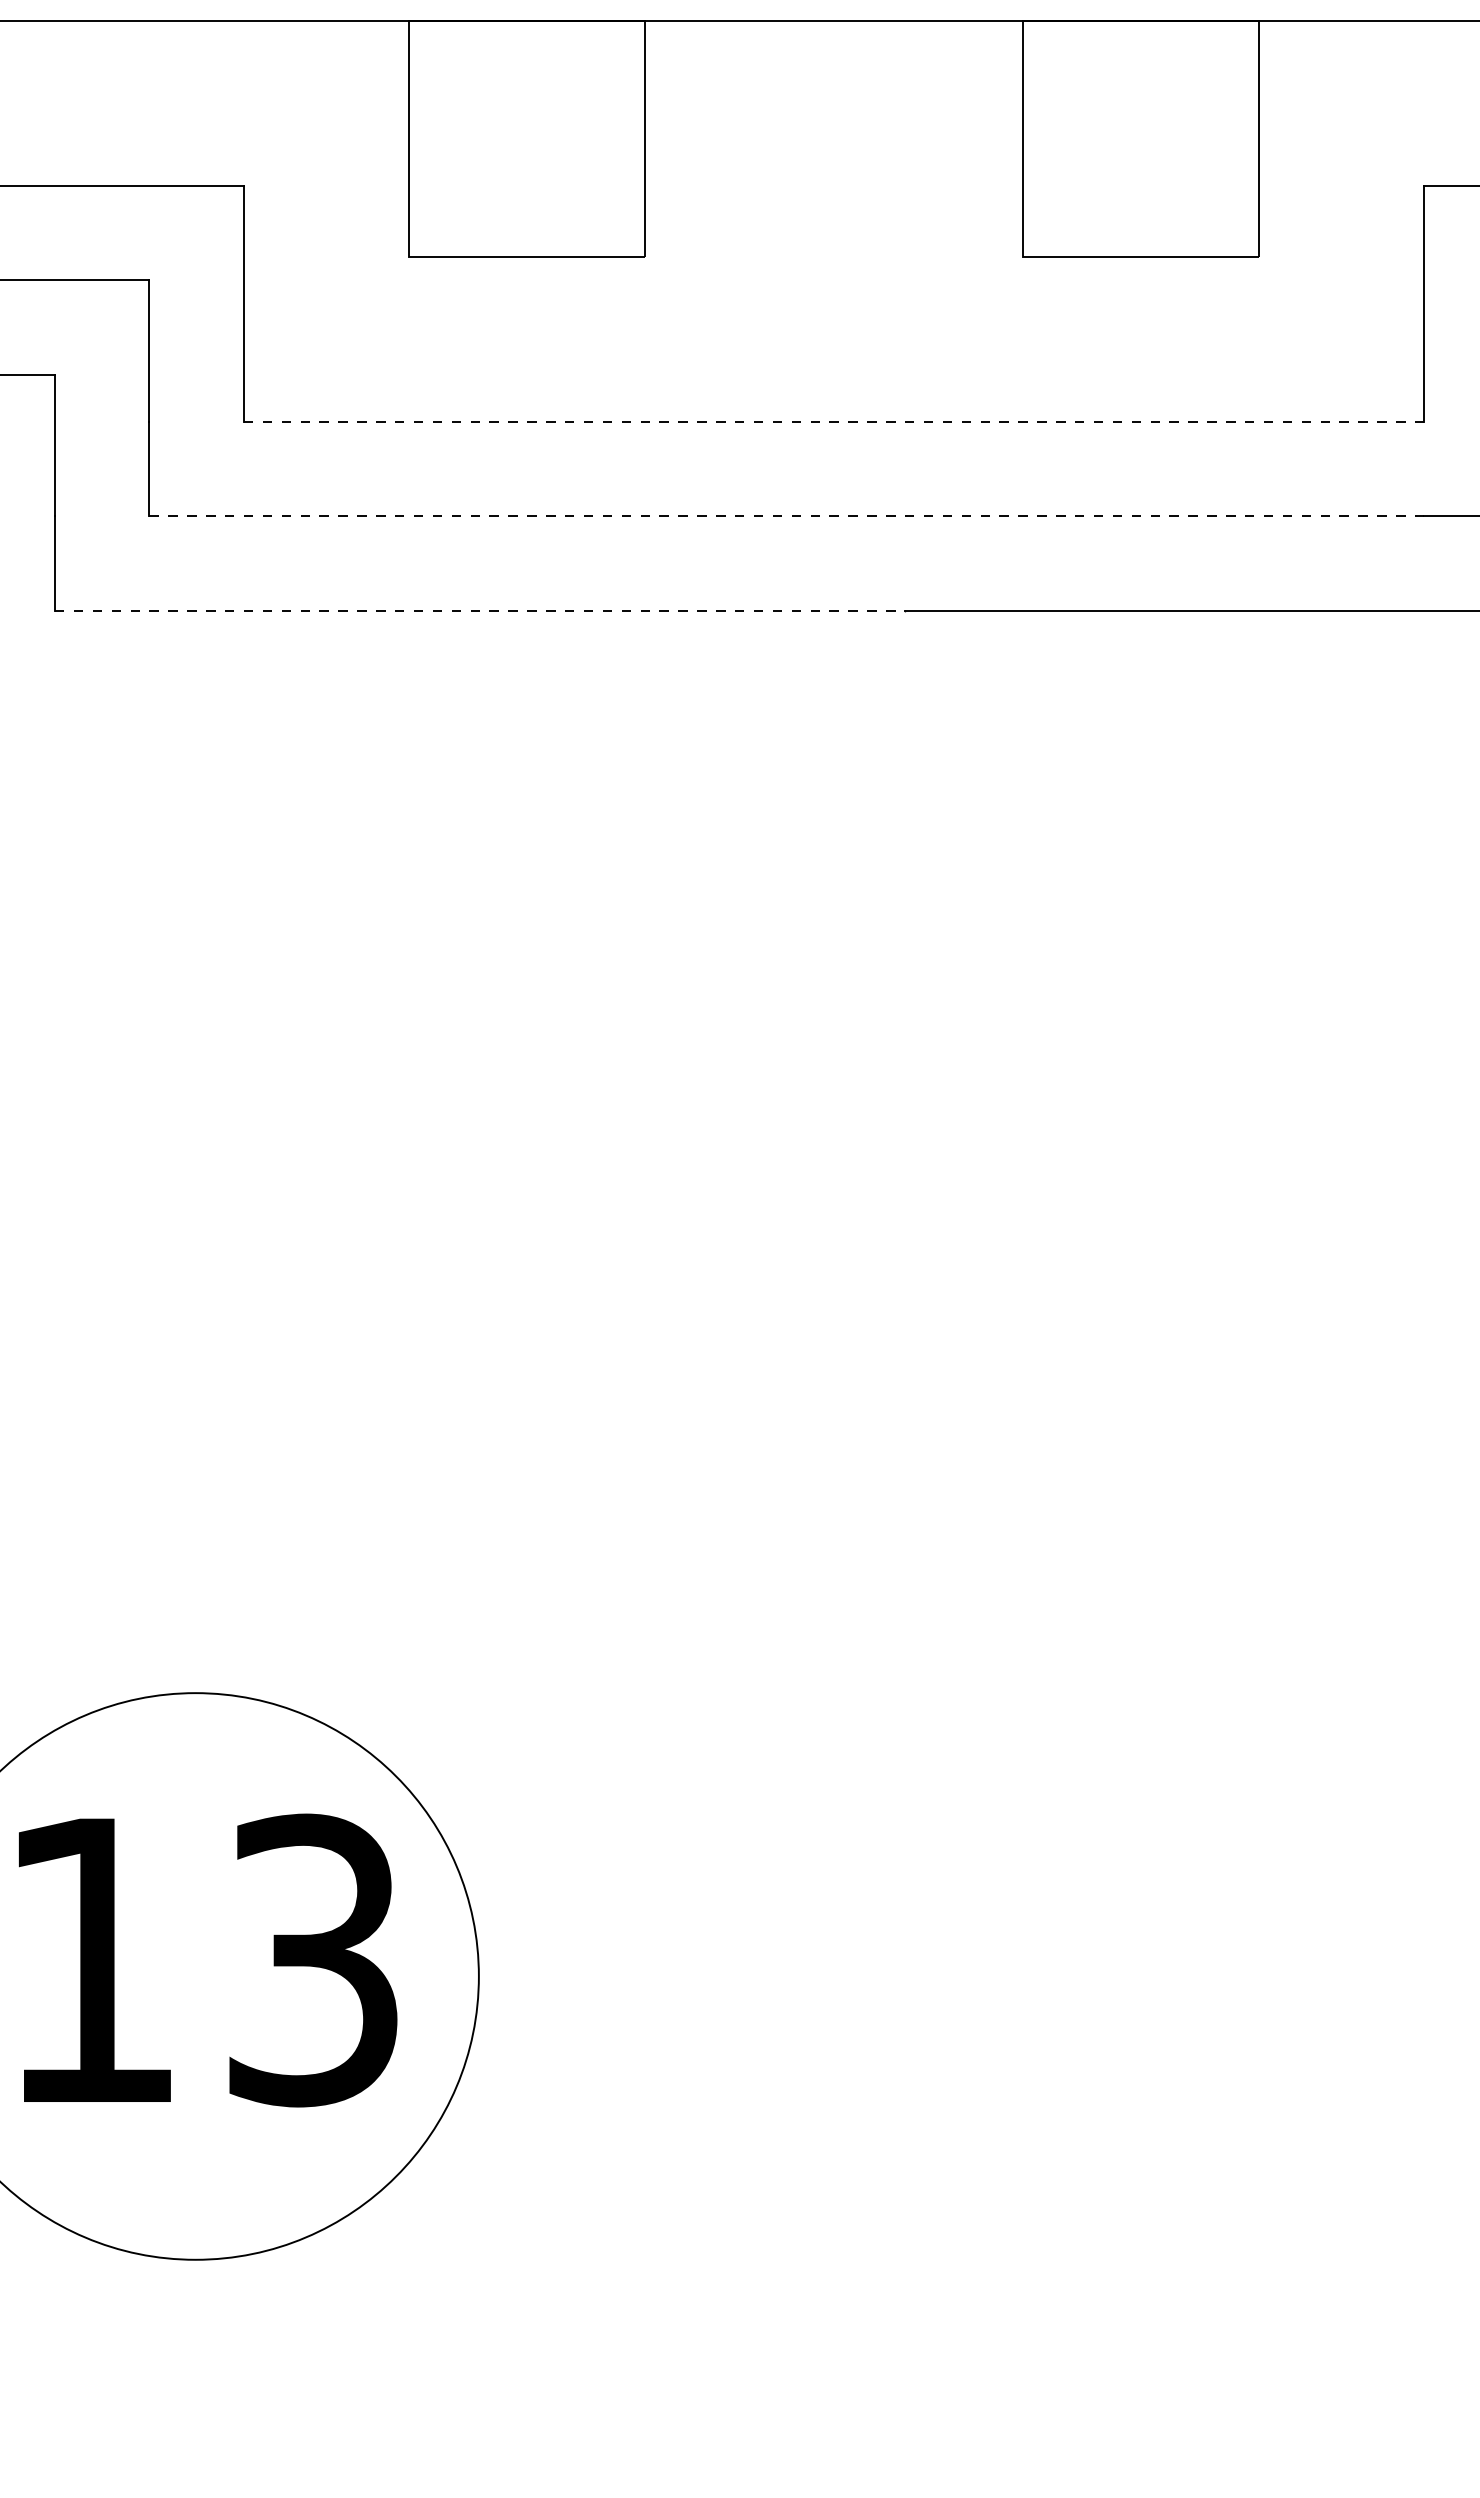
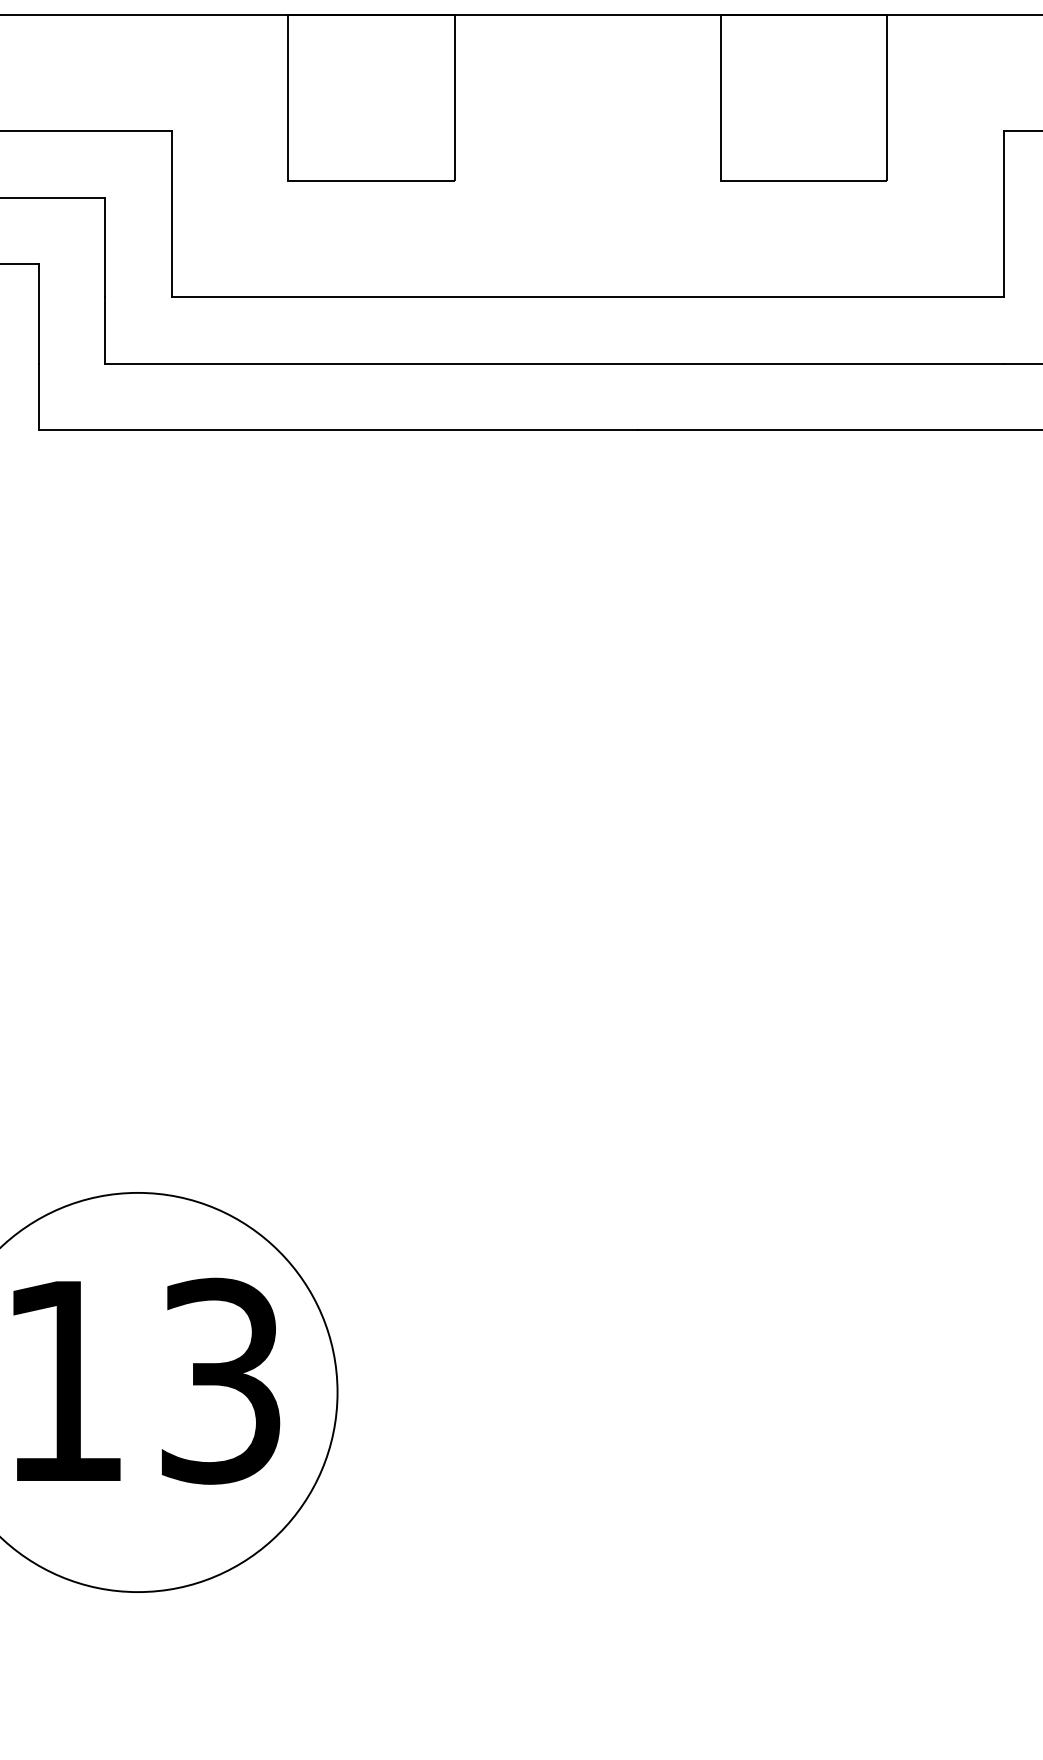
line: (834, 422) -> (588, 297), dashed -> solid
line: (787, 516) -> (554, 363), dashed -> solid
line: (479, 610) -> (337, 430), dashed -> solid

